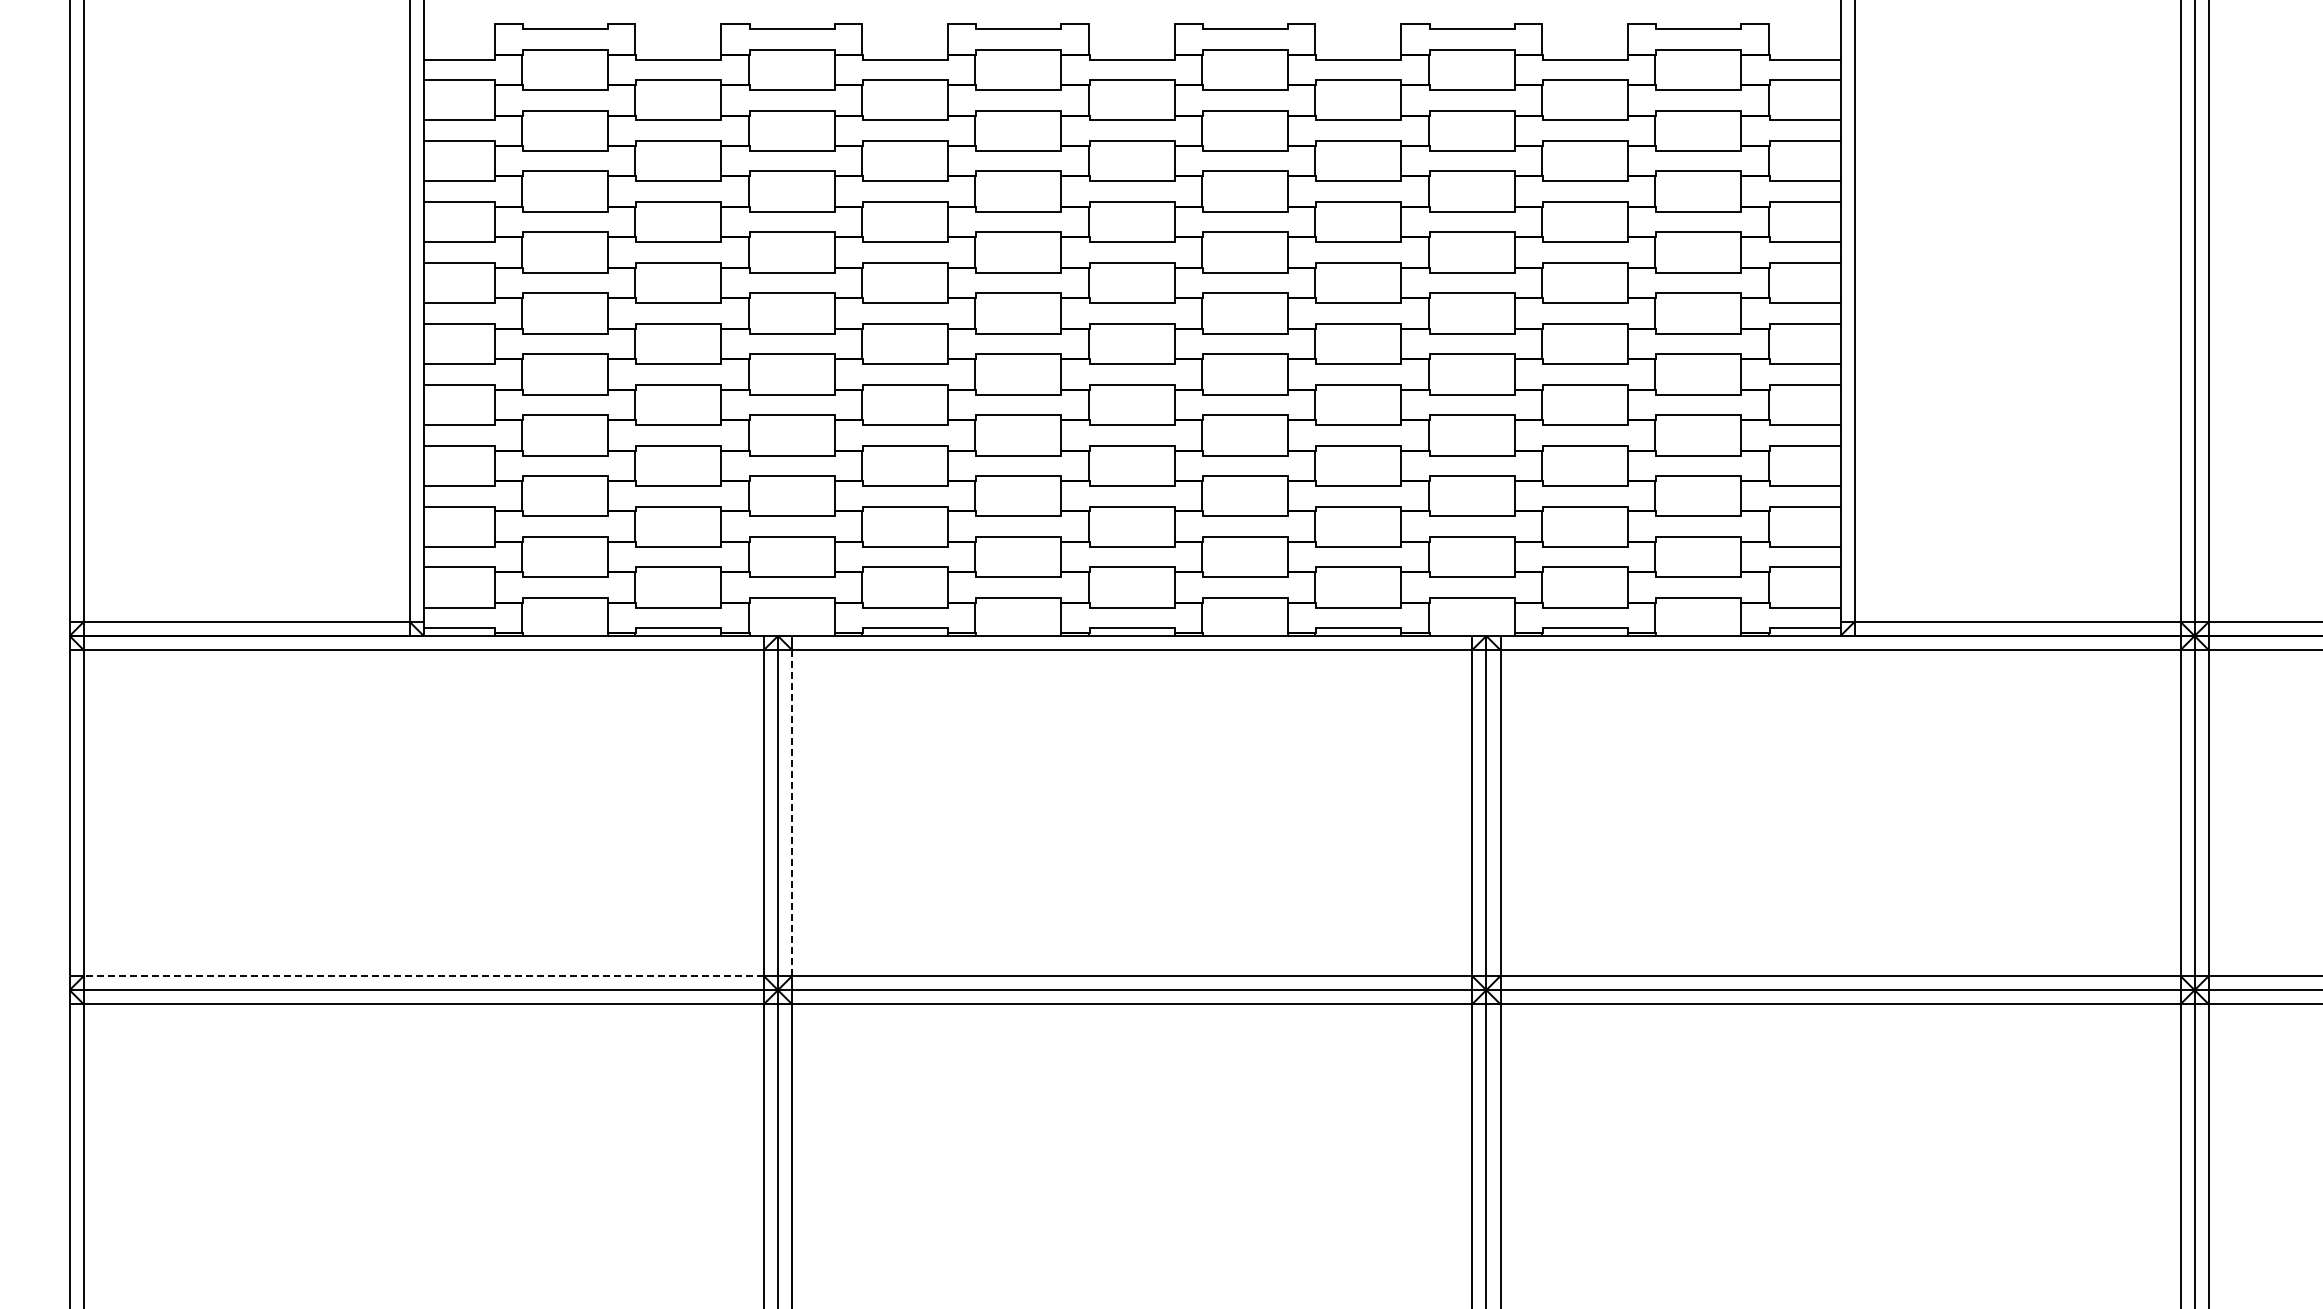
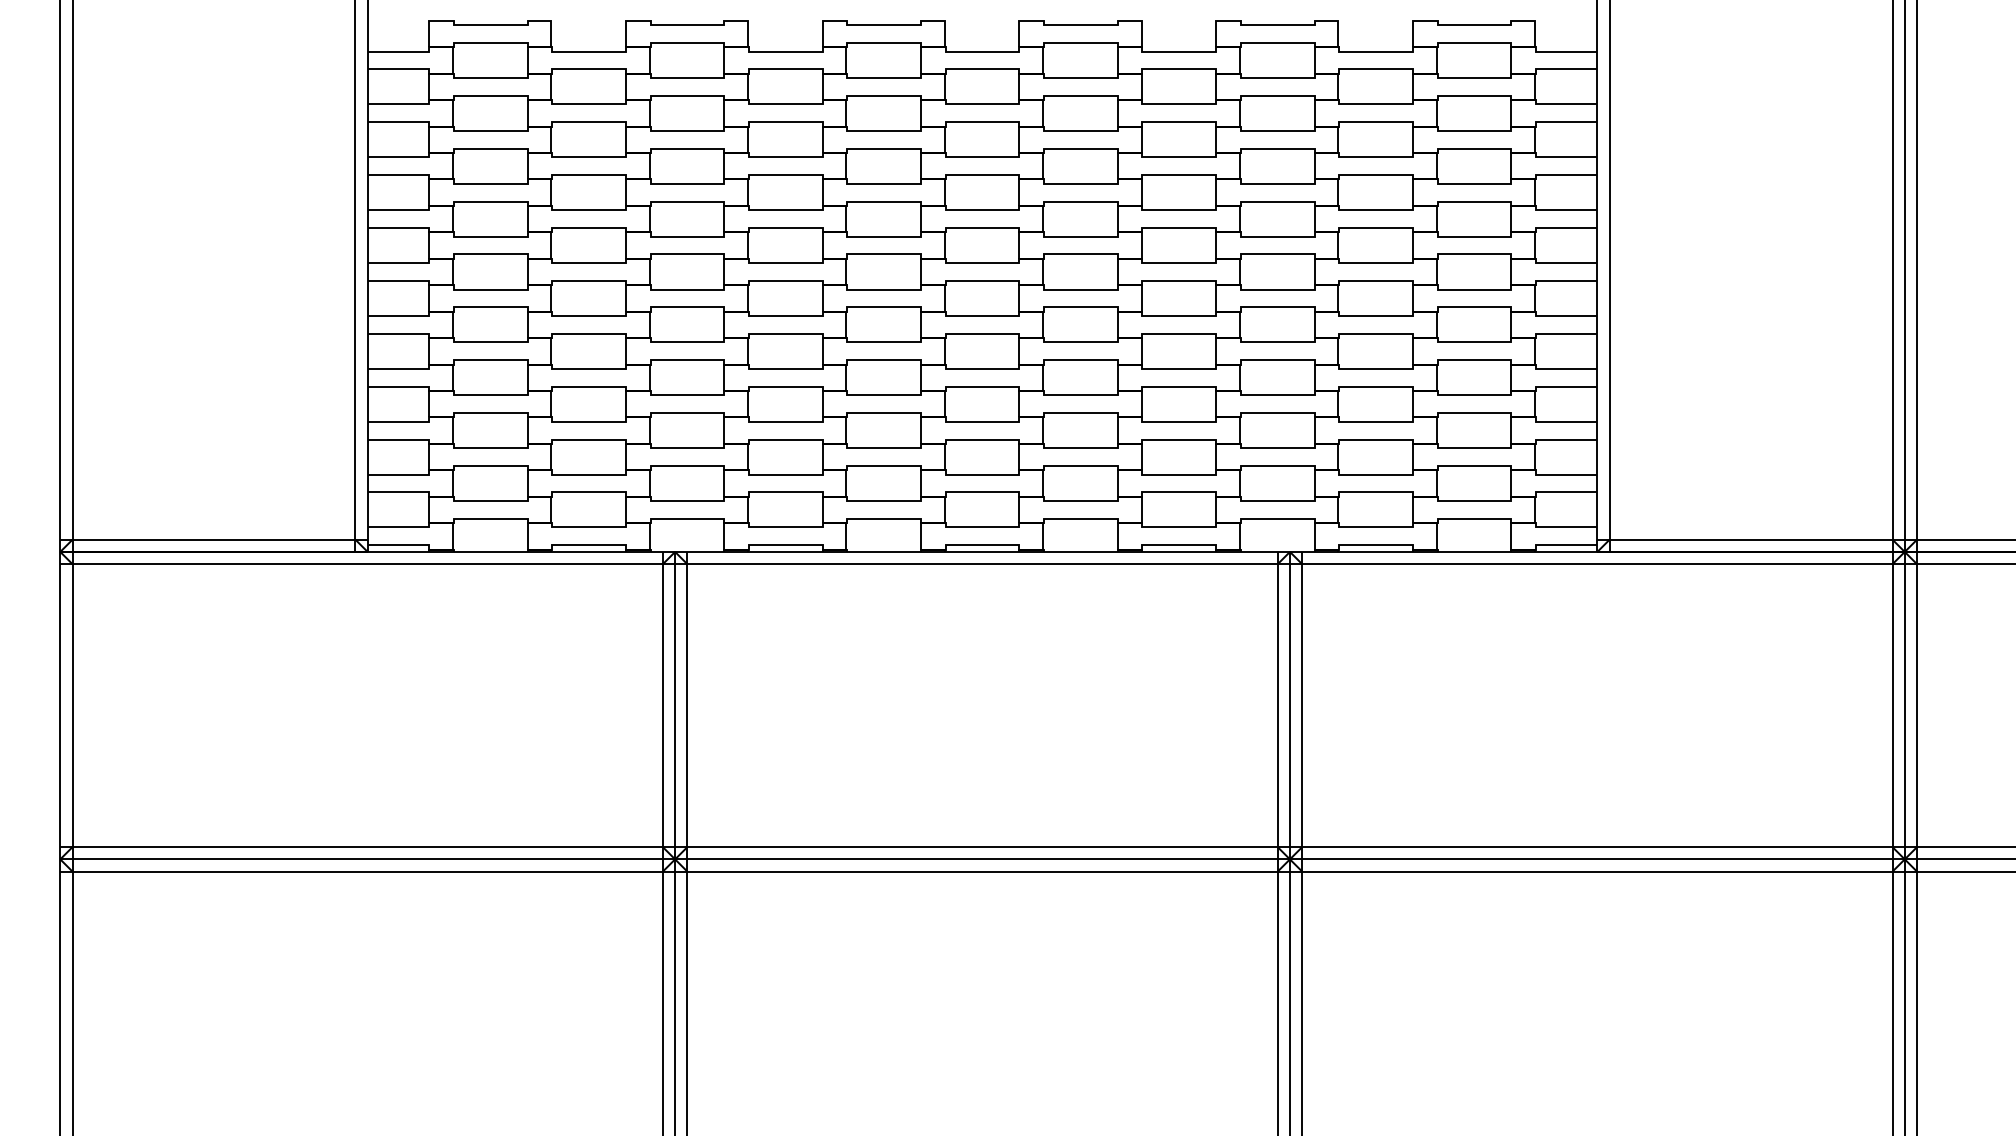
line: (792, 813) -> (687, 706), dashed -> solid
line: (423, 976) -> (367, 847), dashed -> solid

